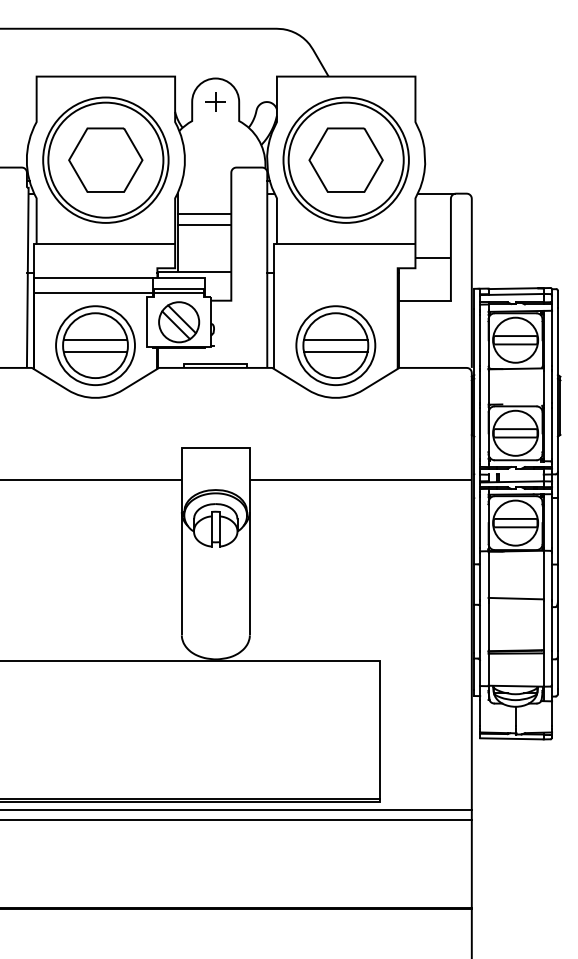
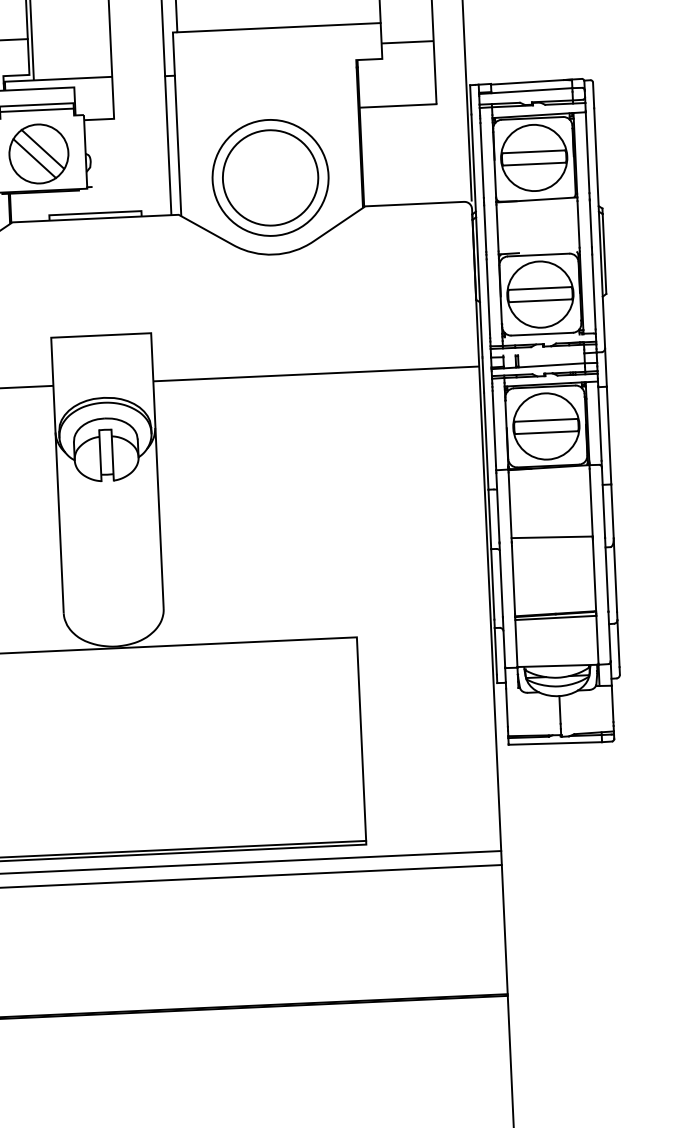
line: (204, 225) -> (69, 10), removed
line: (335, 339) -> (269, 168), removed
line: (335, 351) -> (270, 186), removed

